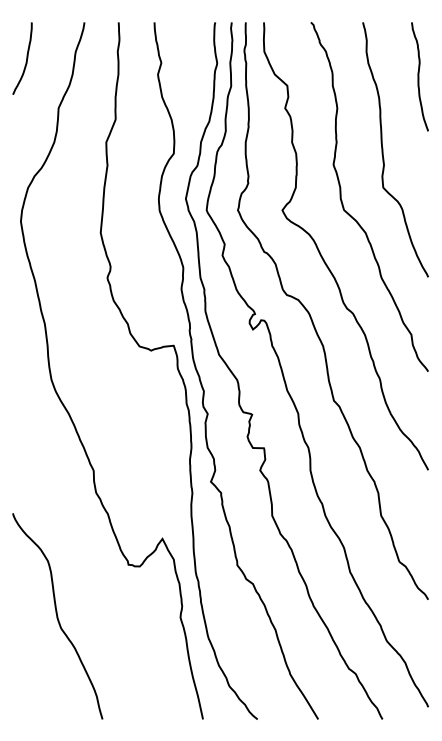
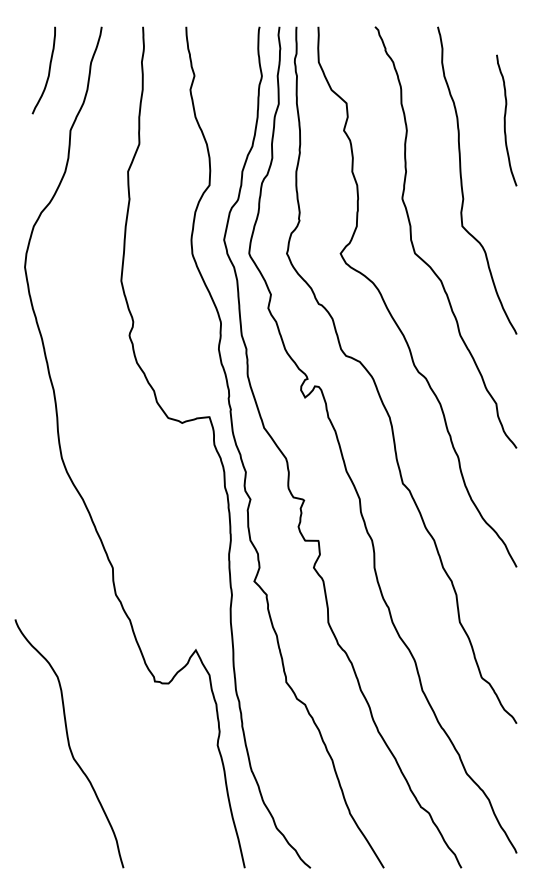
curve: (26, 58) -> (48, 70), moved
curve: (419, 76) -> (505, 120), moved

